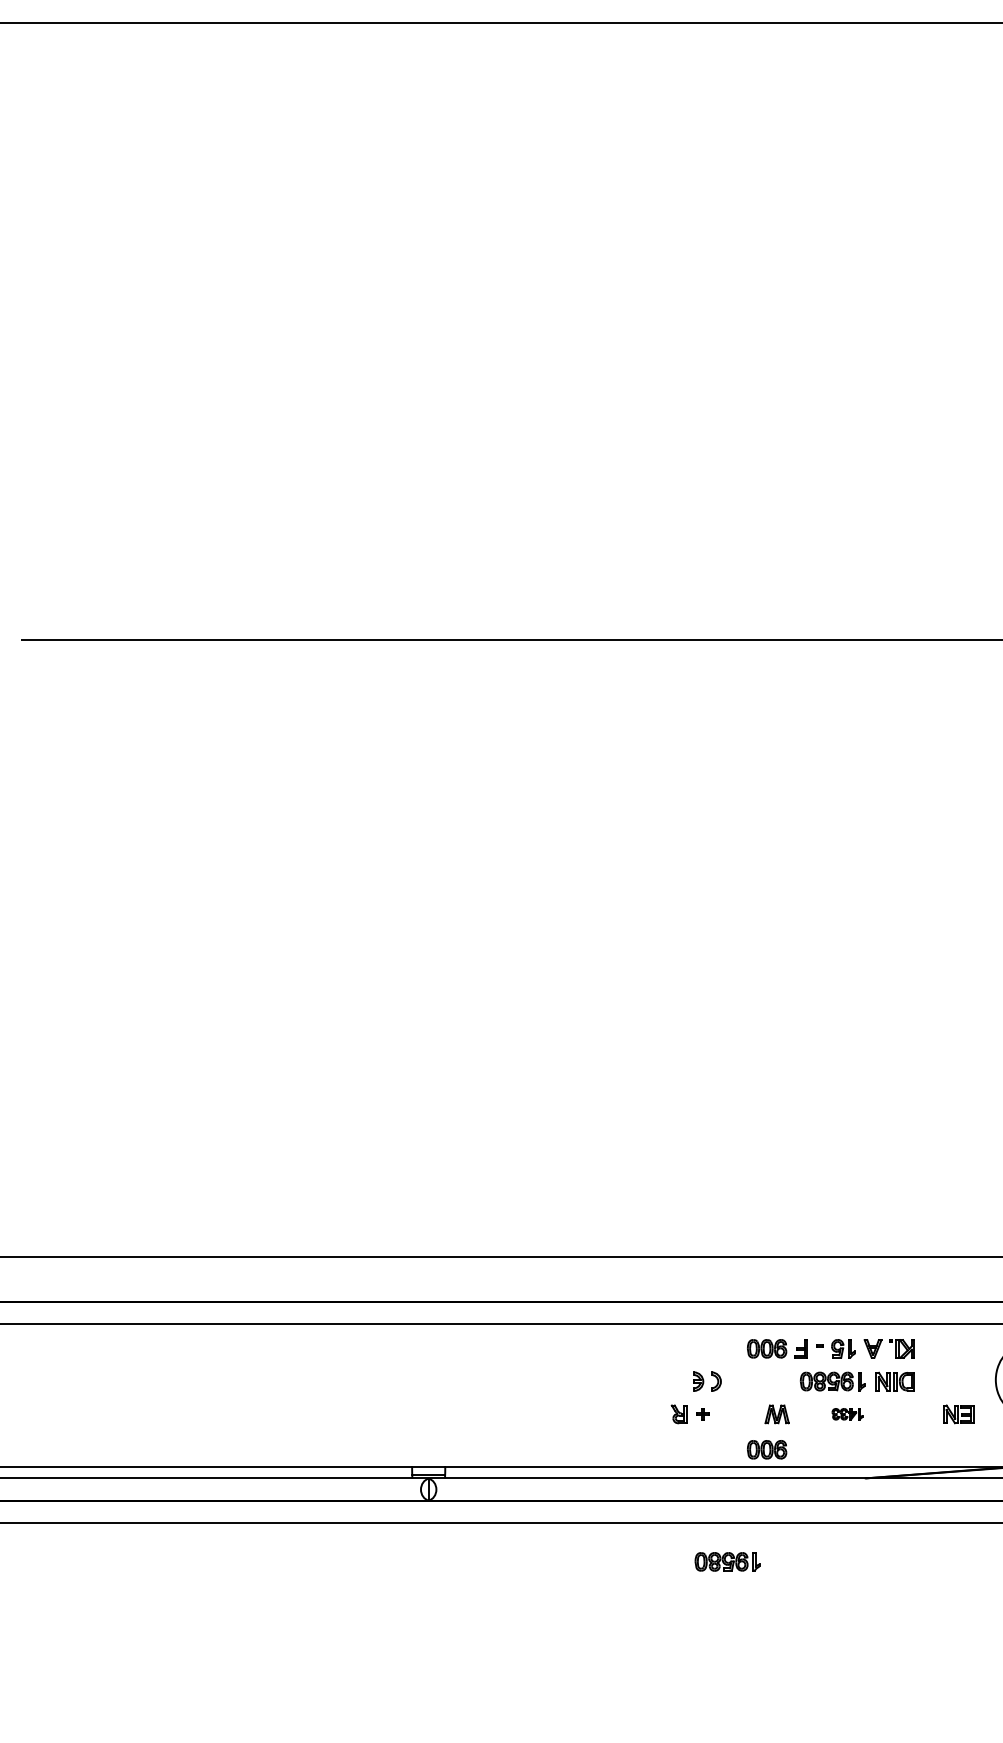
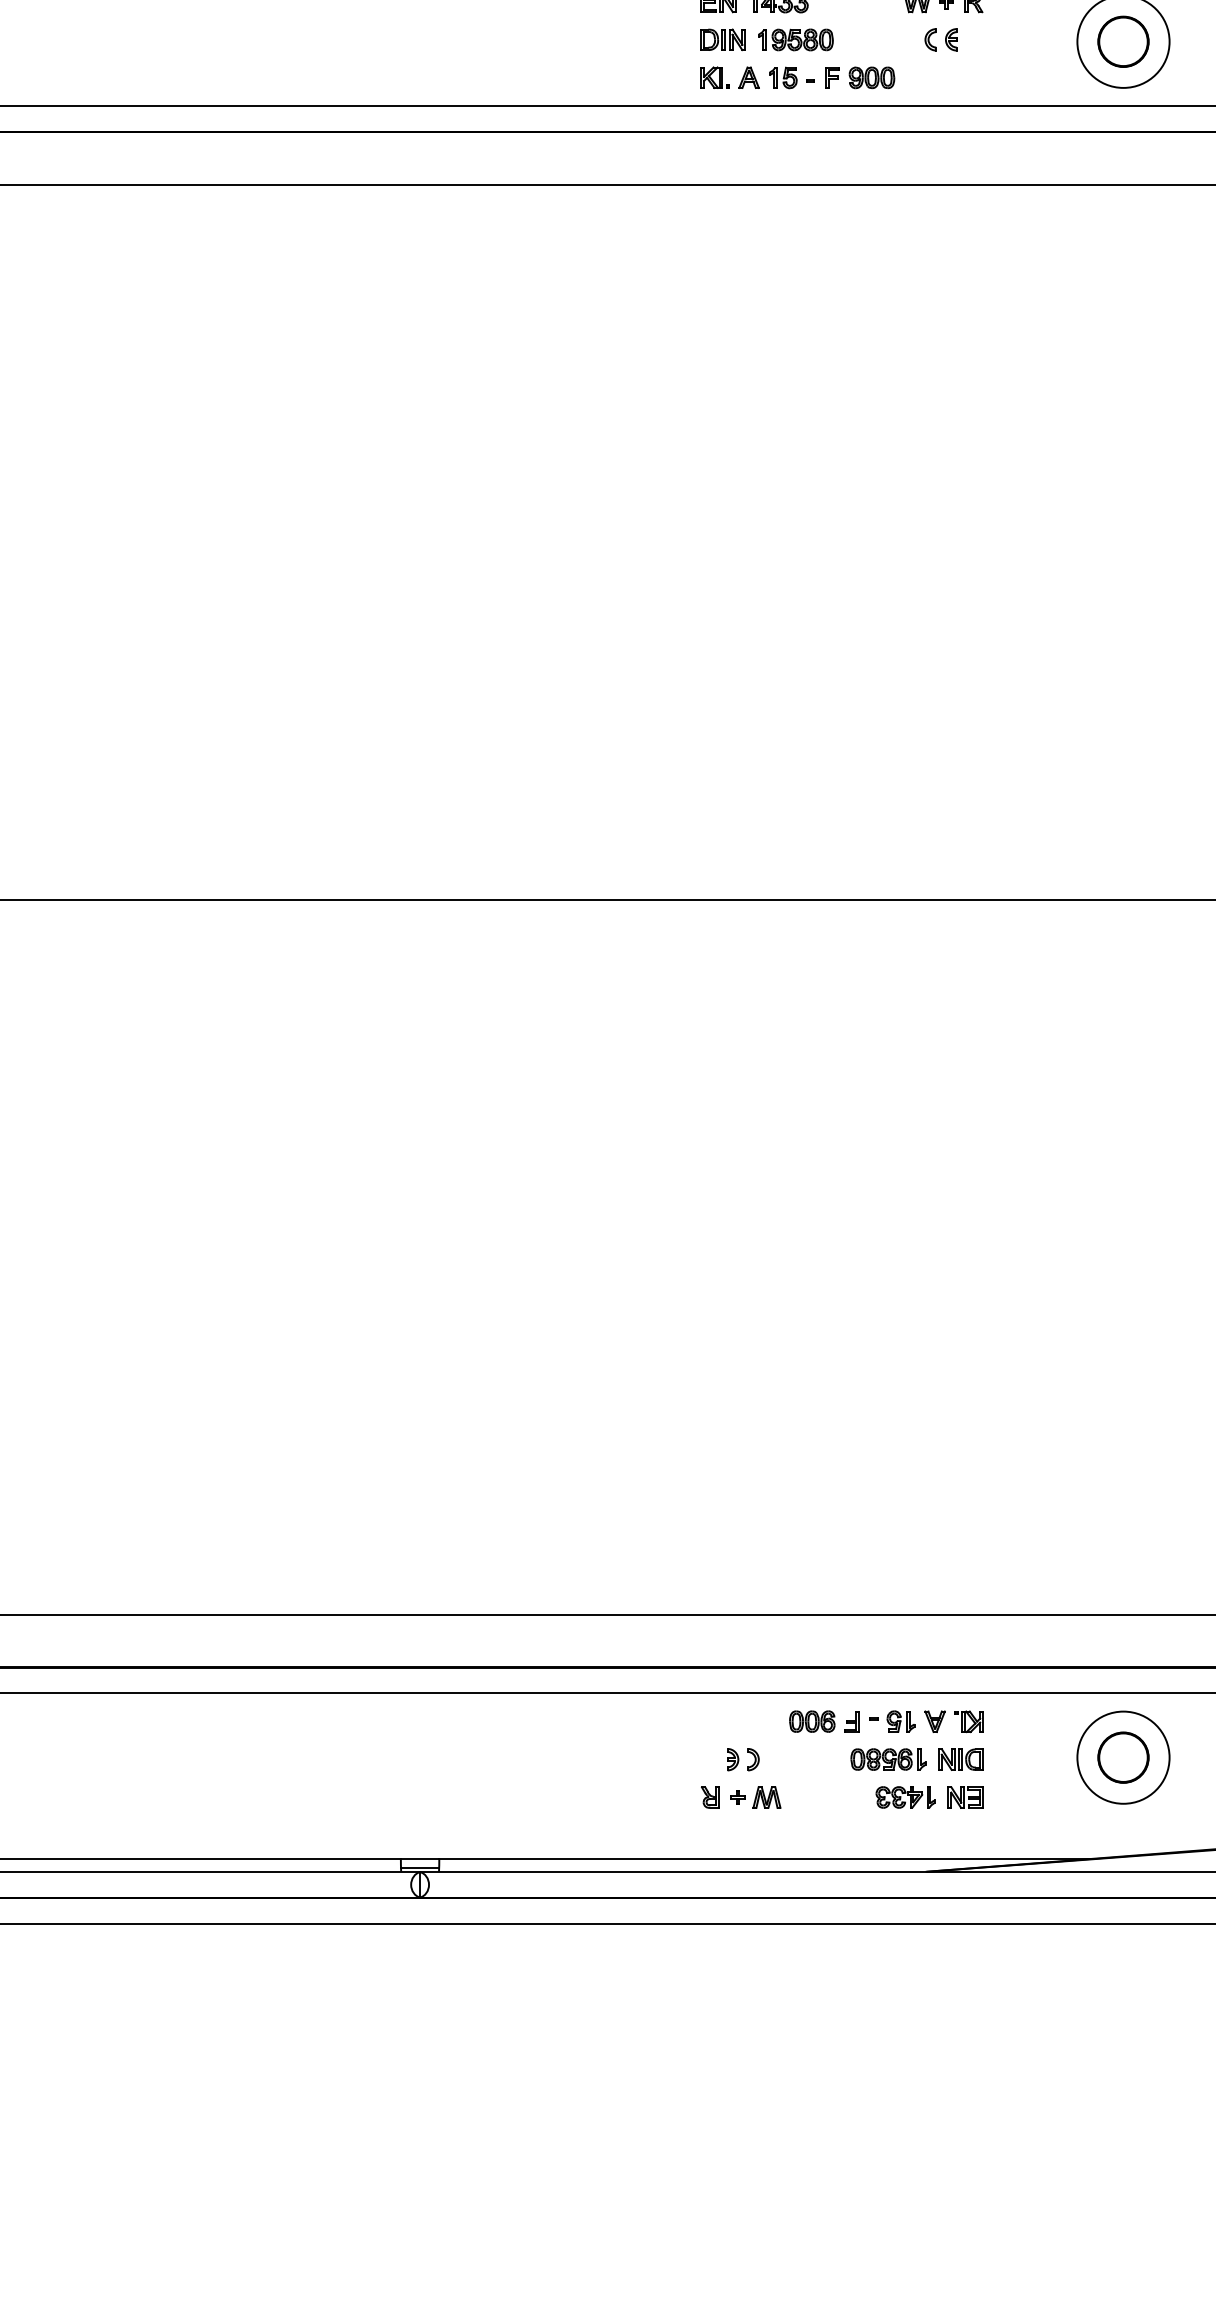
part: (776, 1414) -> (766, 1797), moved
part: (847, 1414) -> (905, 1797), size x1.67
part: (958, 1414) -> (965, 1797), moved
part: (767, 1449) -> (812, 1838), removed
part: (727, 1561) -> (766, 1968), removed

